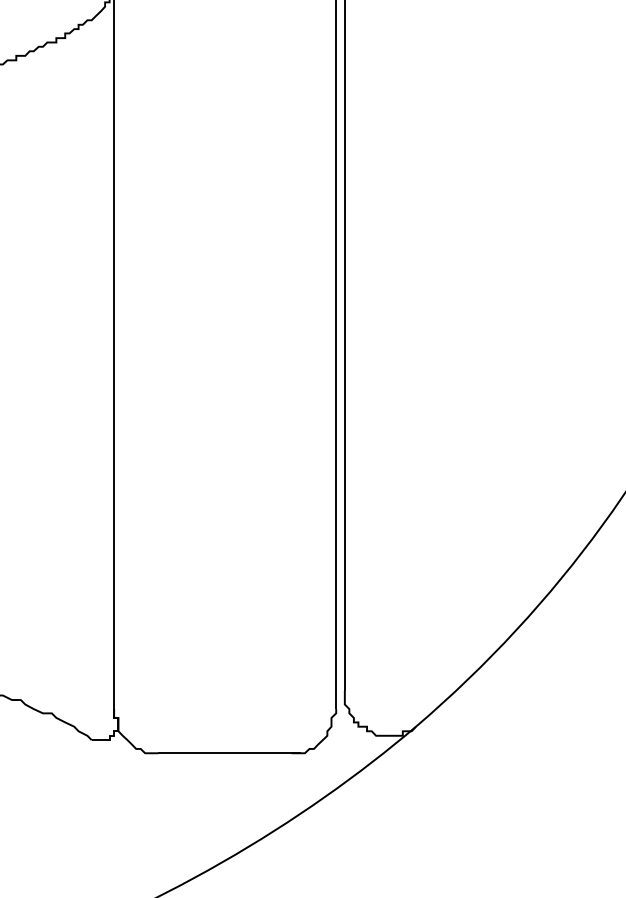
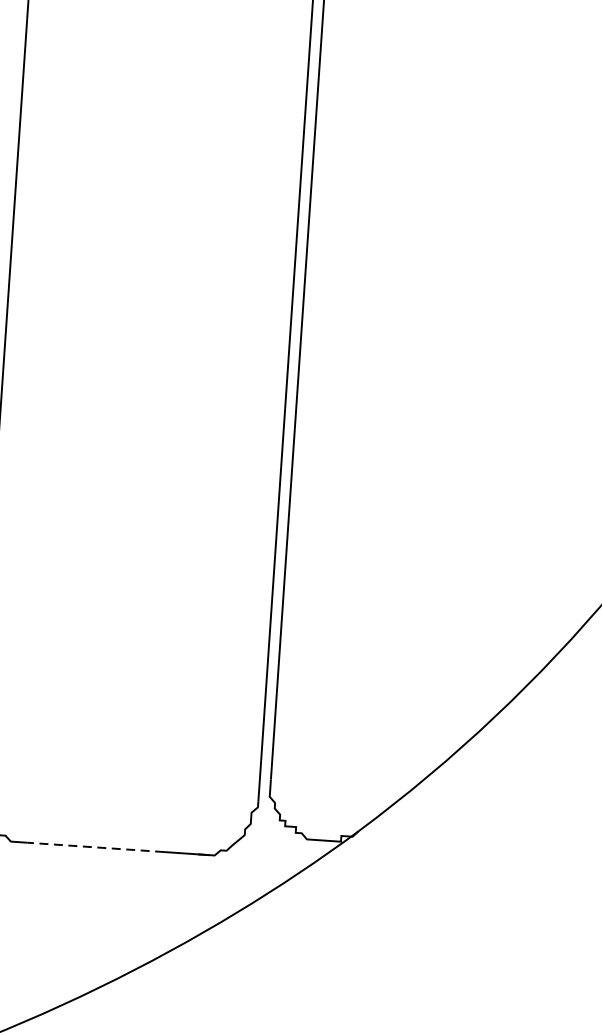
line: (211, 753) -> (95, 847), solid -> dashed

